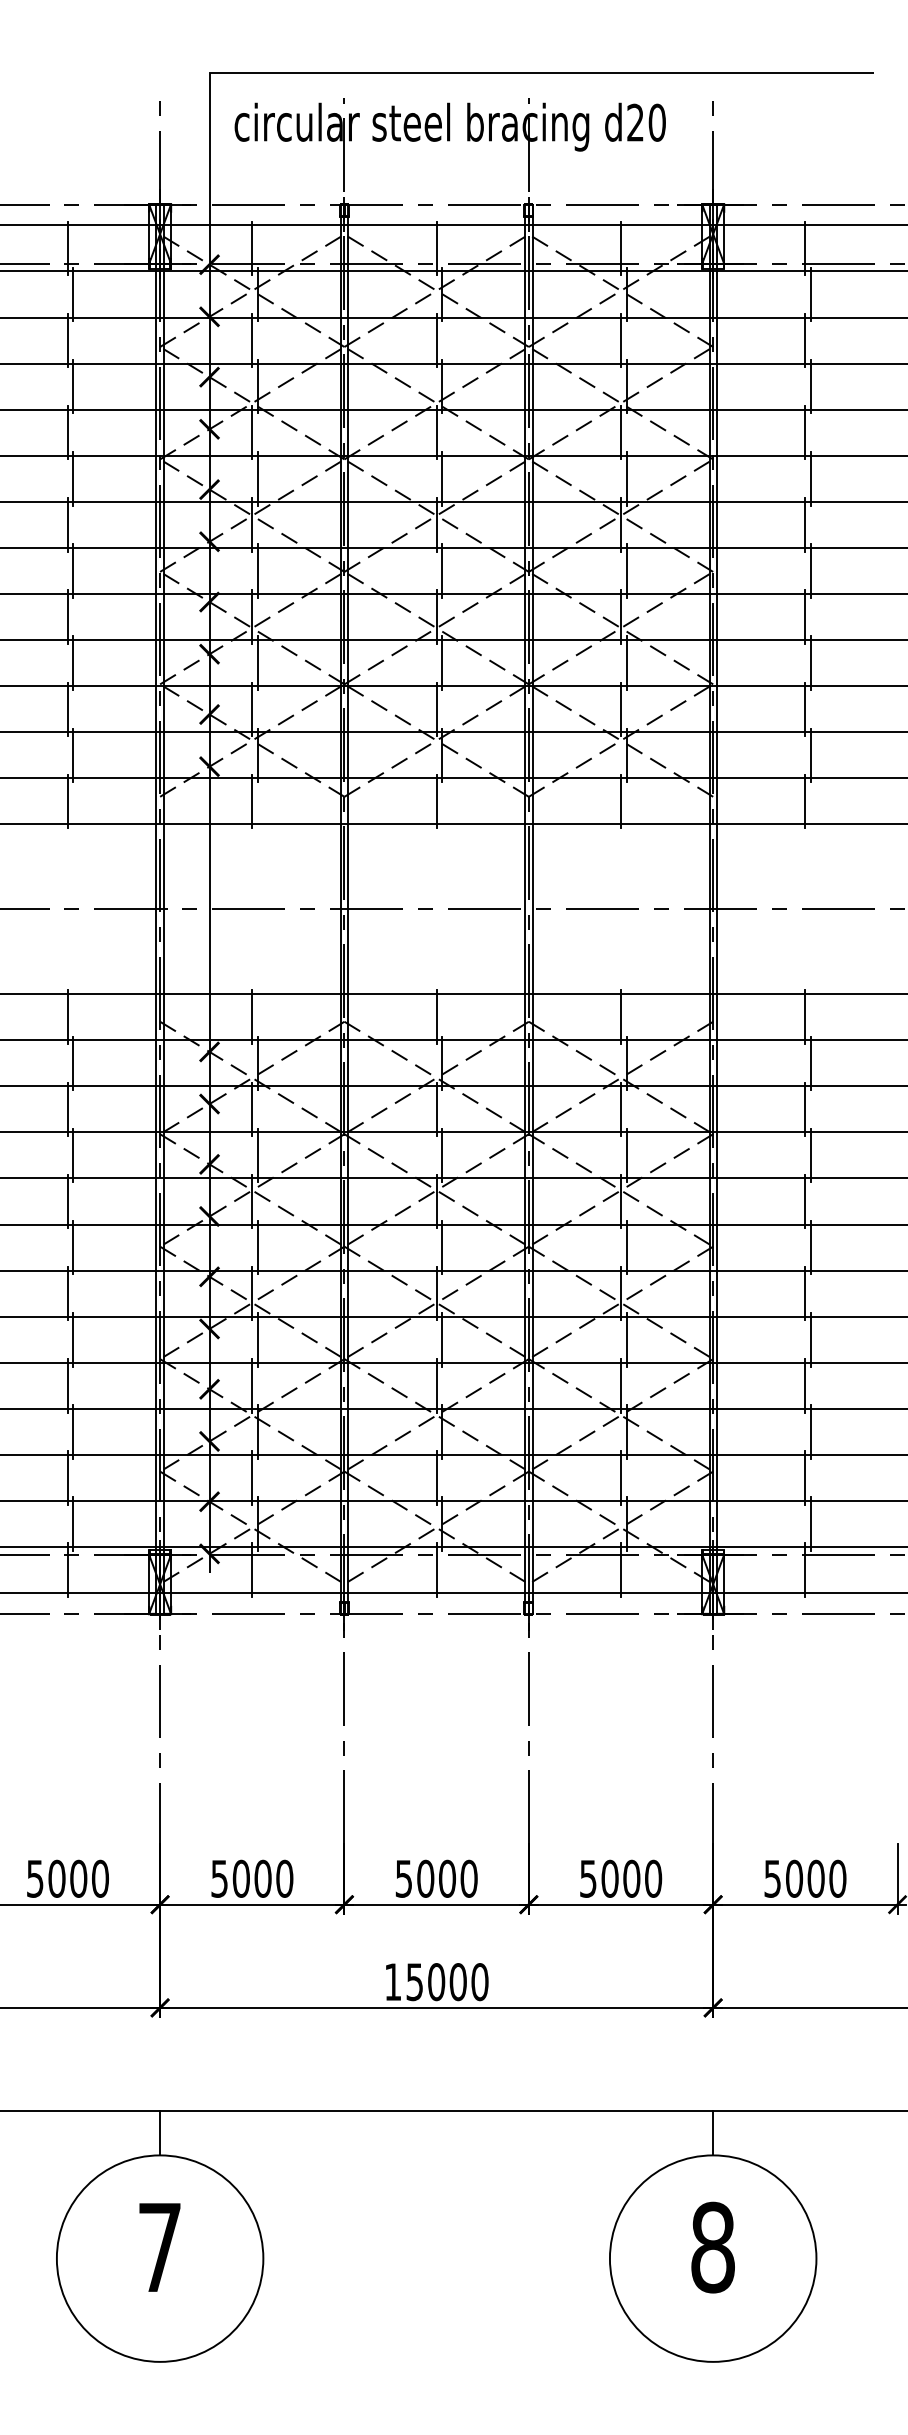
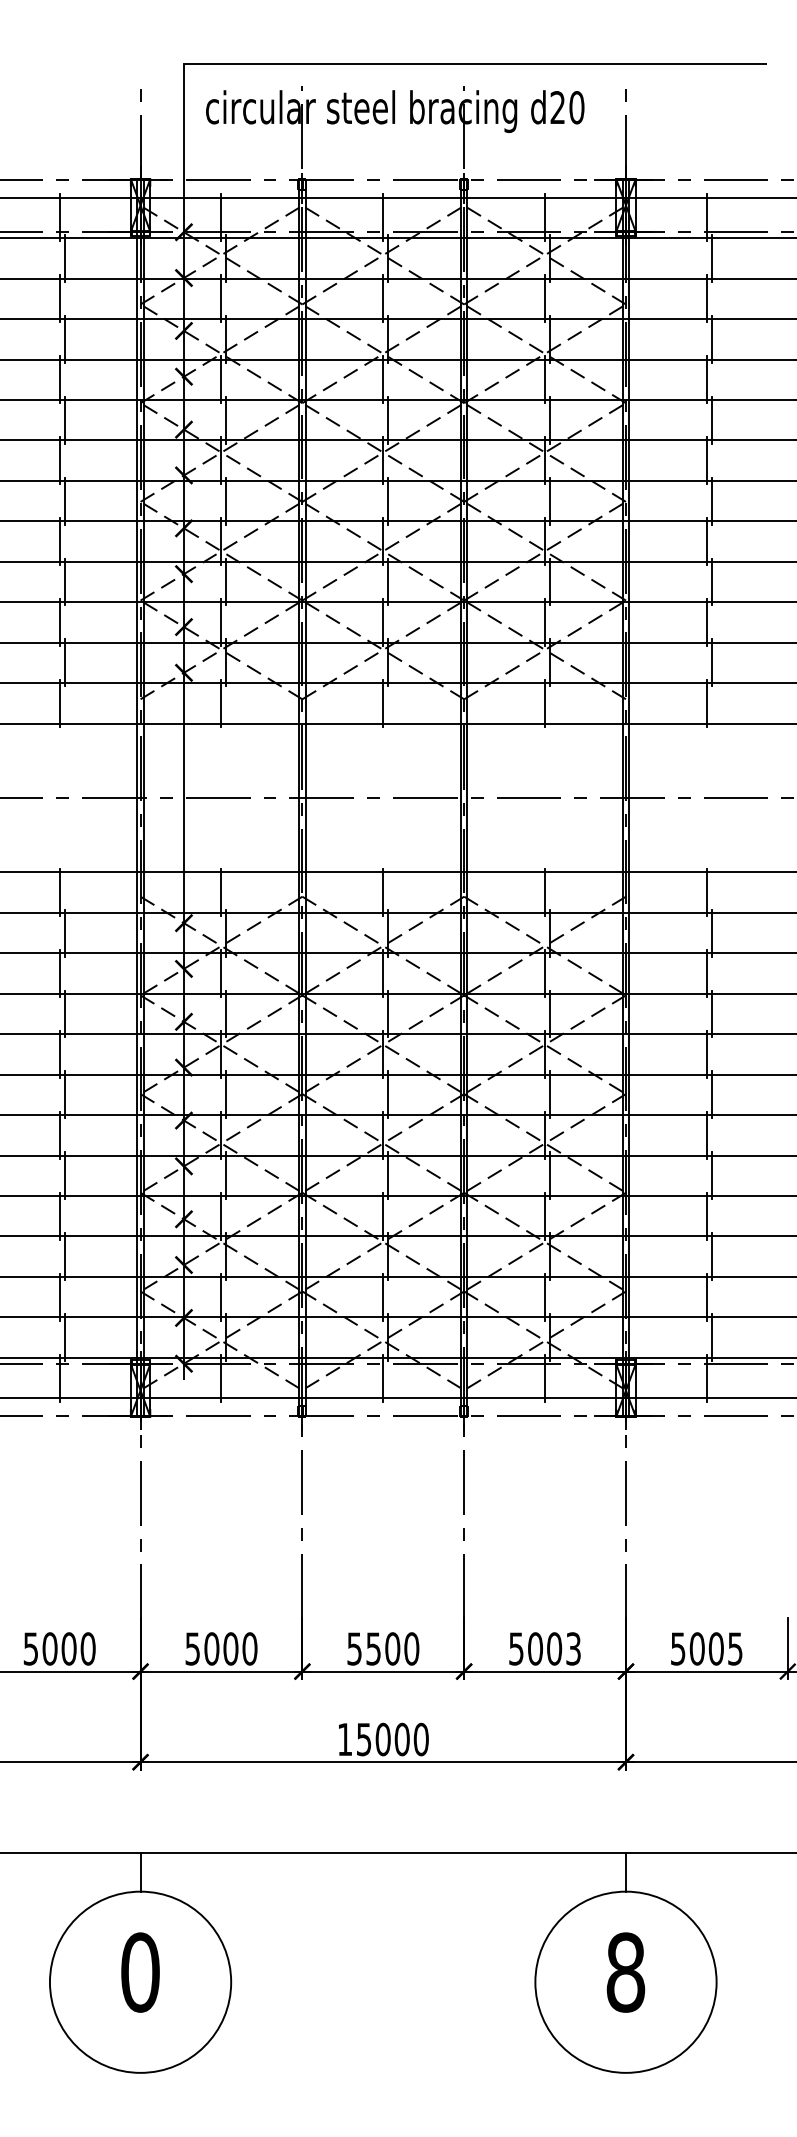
text: (425, 1878) -> (373, 1648), 5000 -> 5500
text: (653, 1878) -> (573, 1648), 5000 -> 5003
text: (837, 1878) -> (735, 1648), 5000 -> 5005
text: (160, 2247) -> (140, 1972), 7 -> 0

